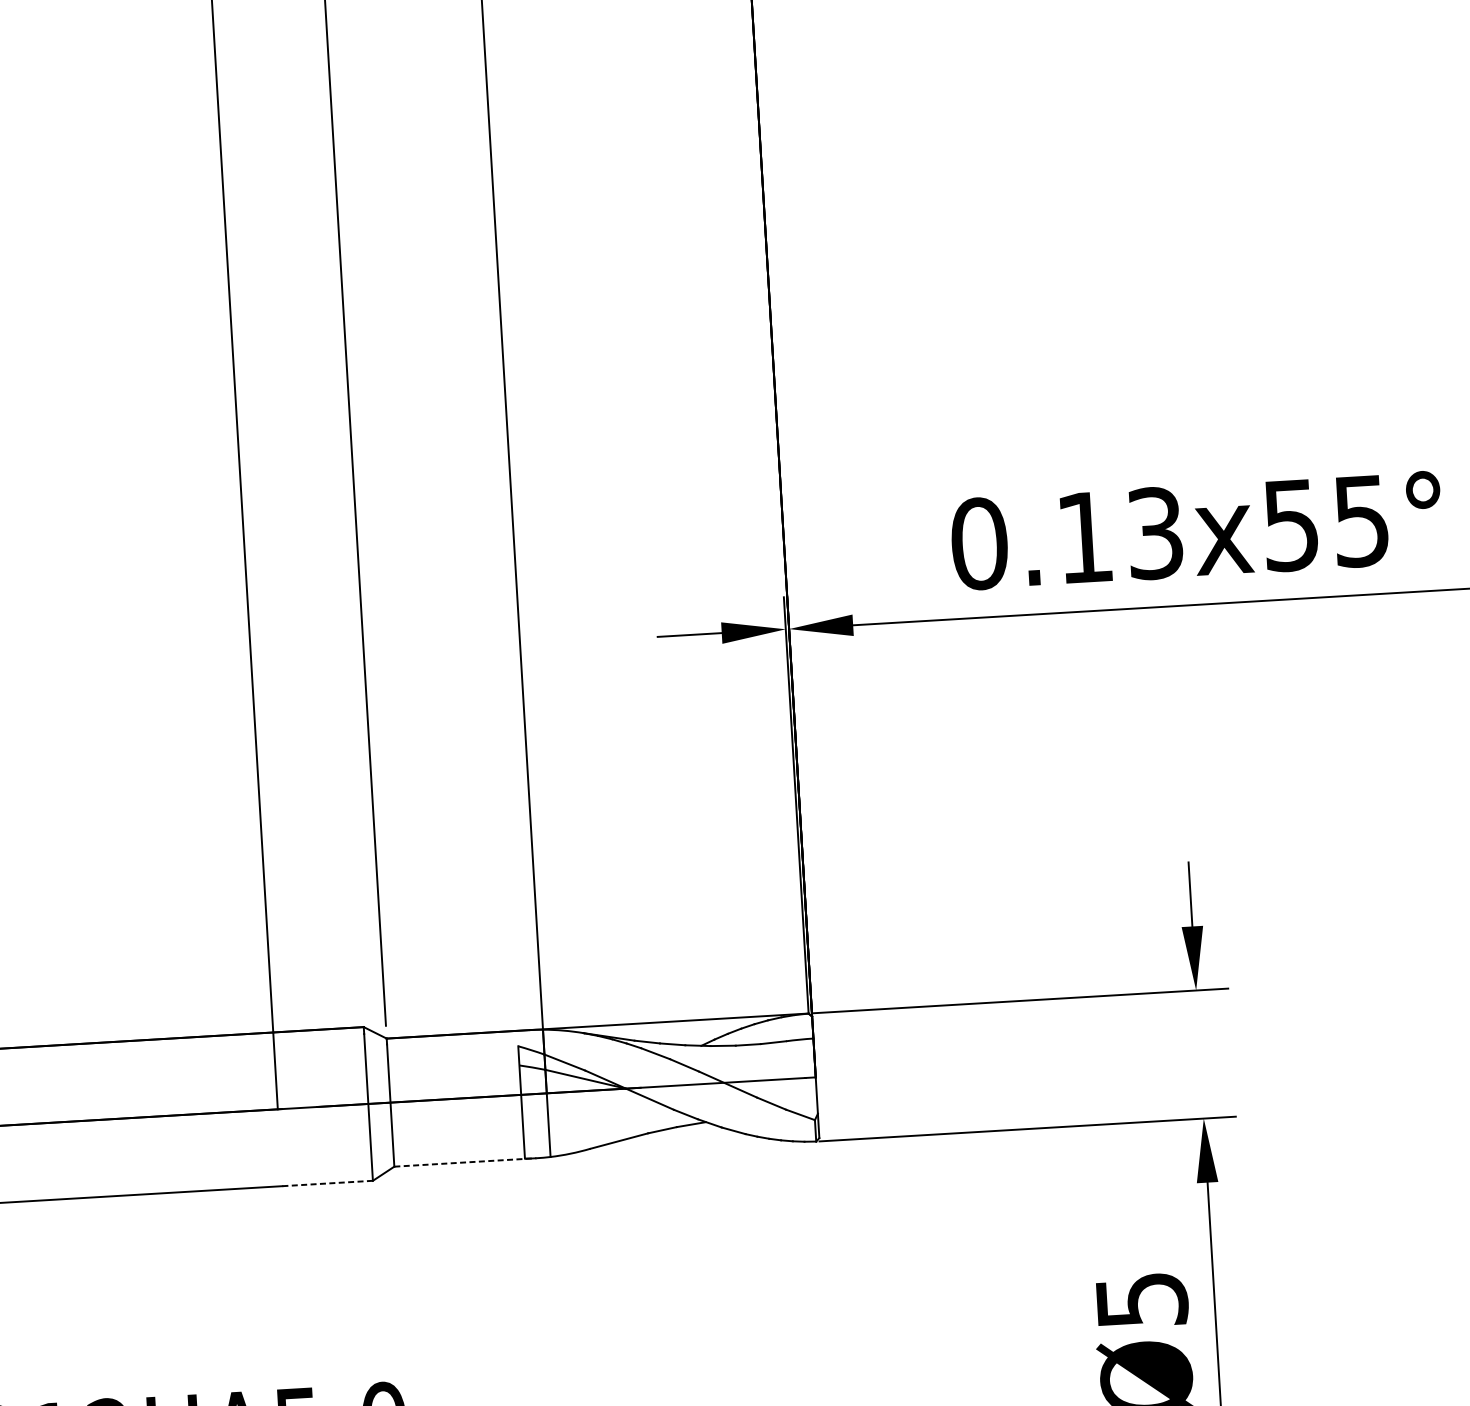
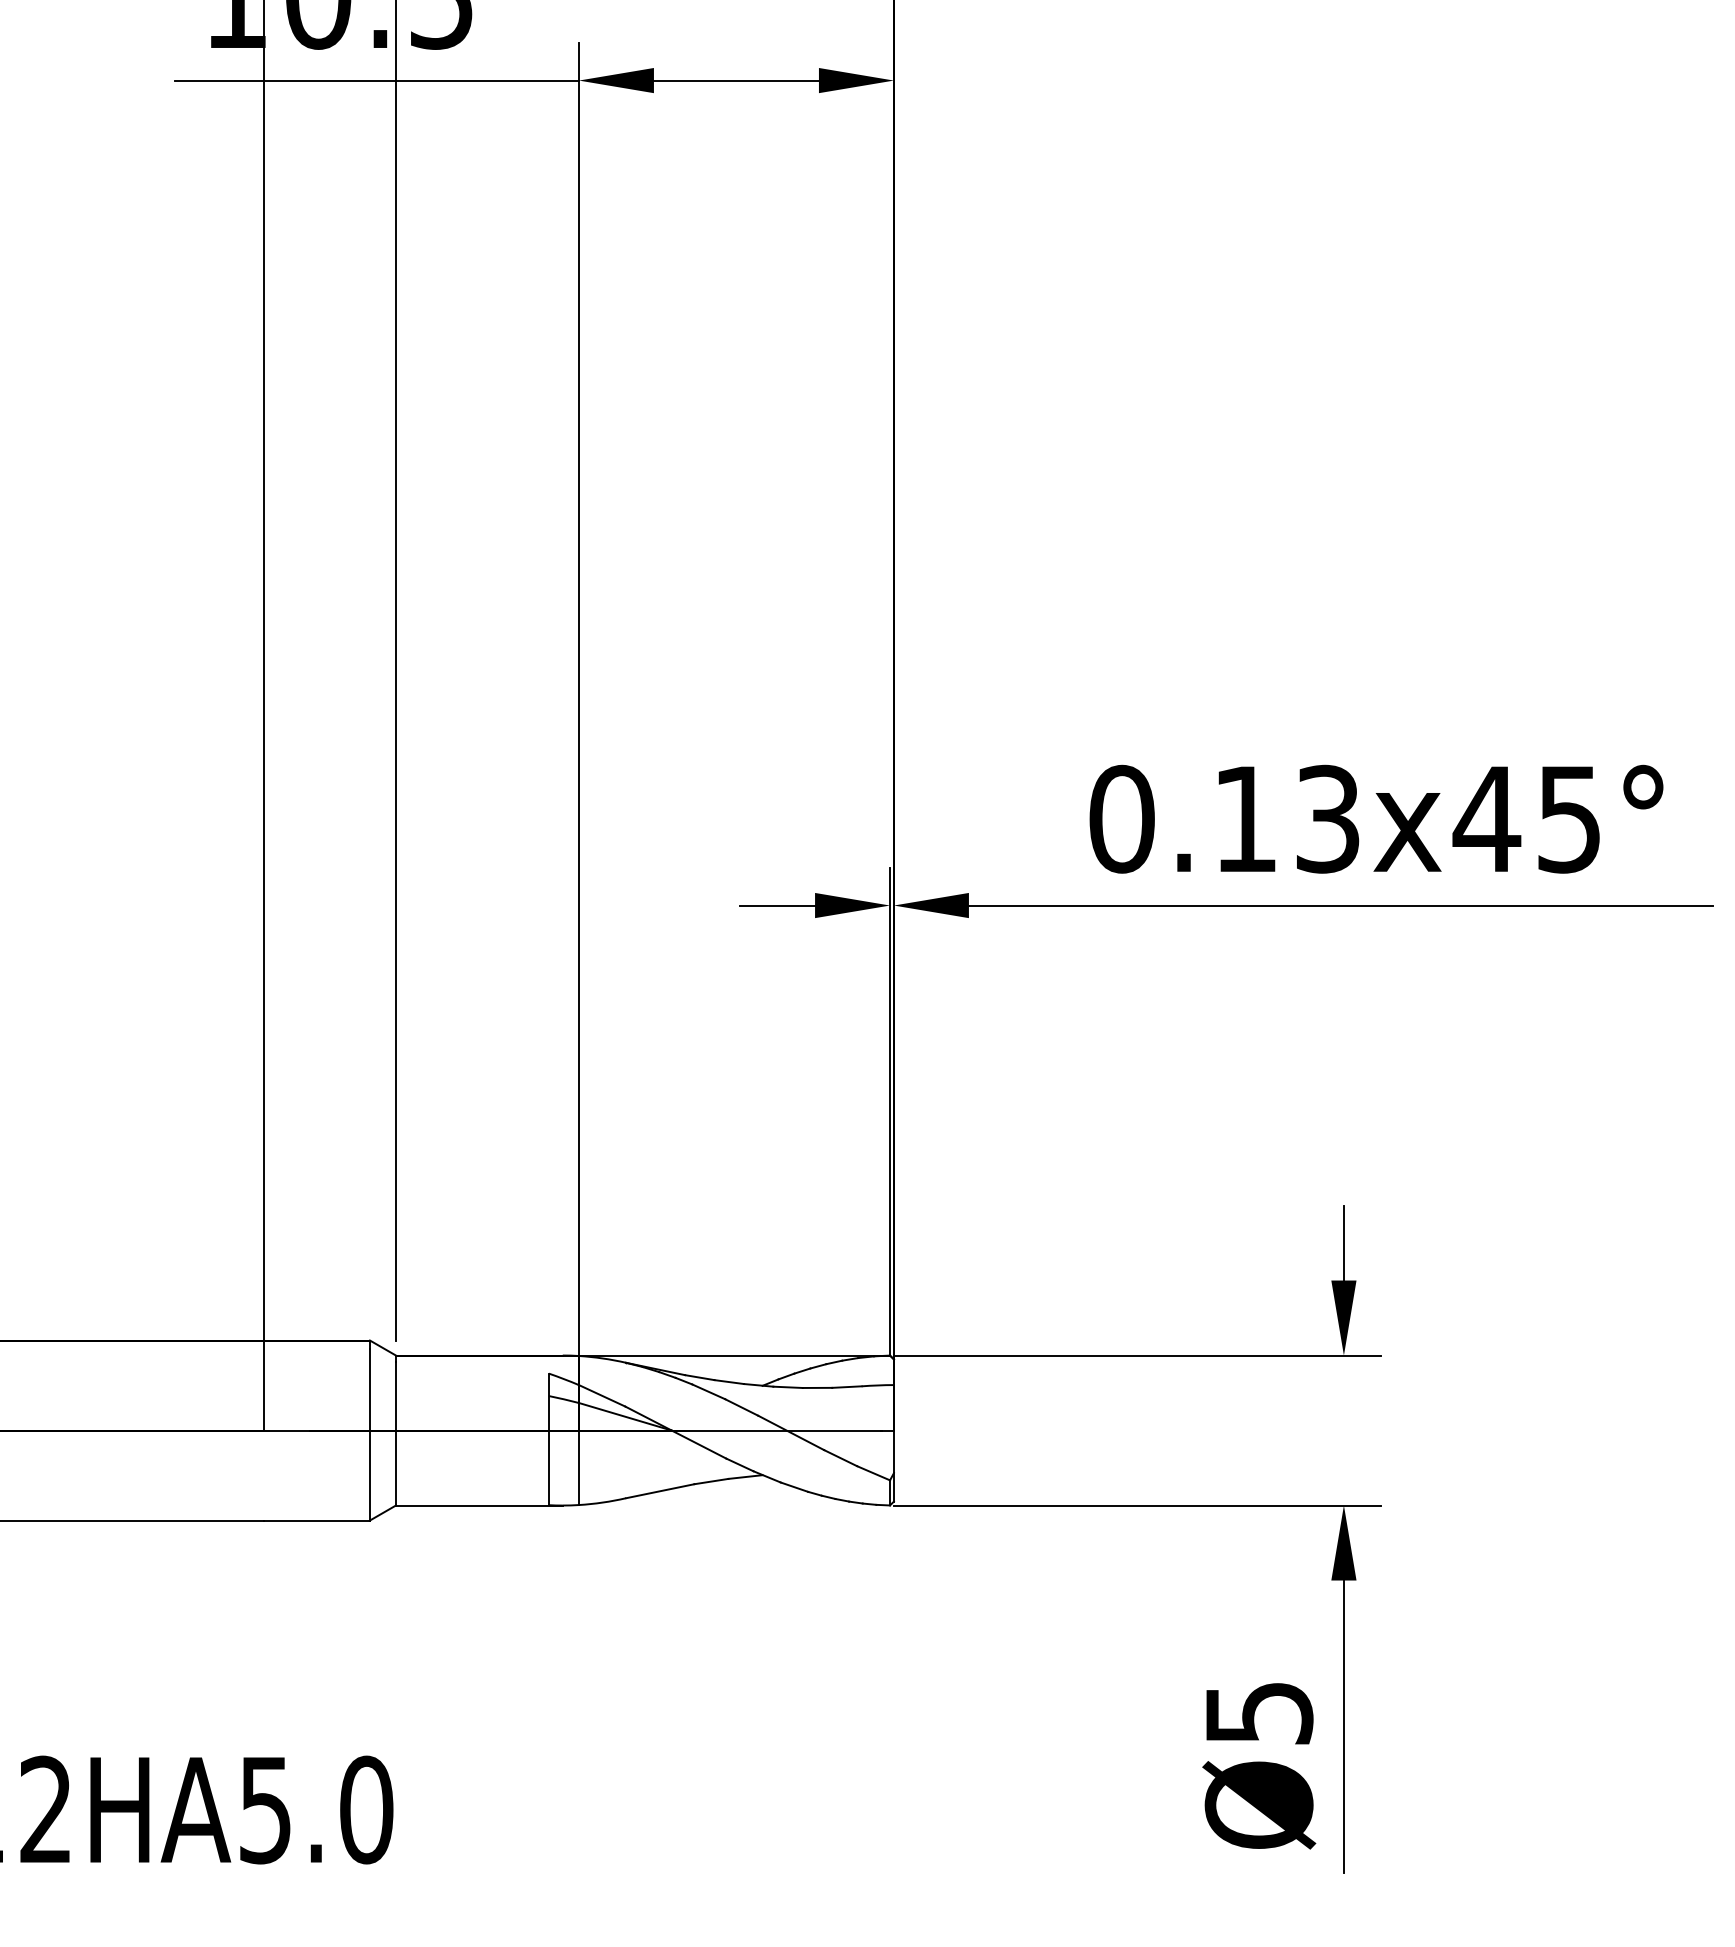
text: (1290, 525) -> (1486, 819), 0.13x55° -> 0.13x45°
line: (465, 1162) -> (479, 1505), dashed -> solid
line: (328, 1183) -> (317, 1520), dashed -> solid

